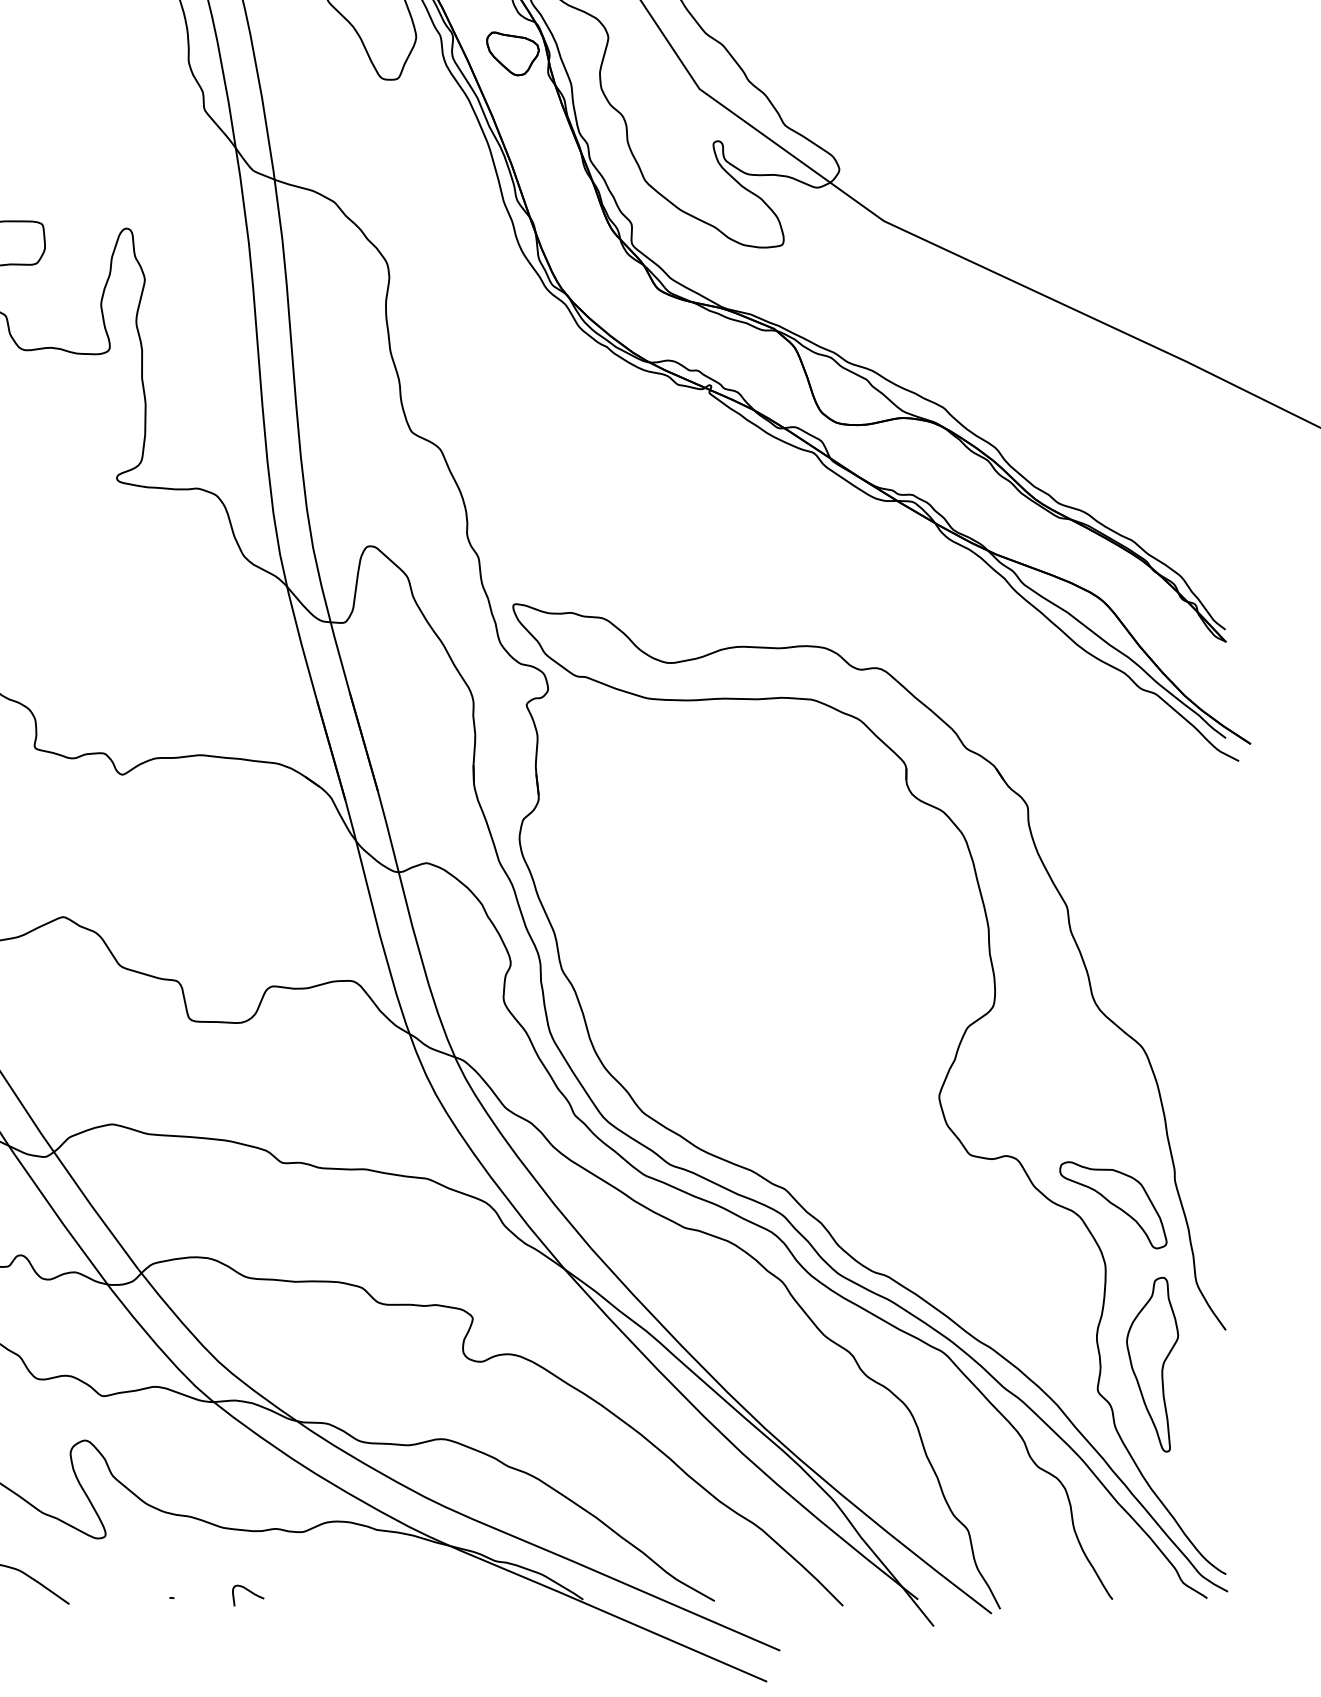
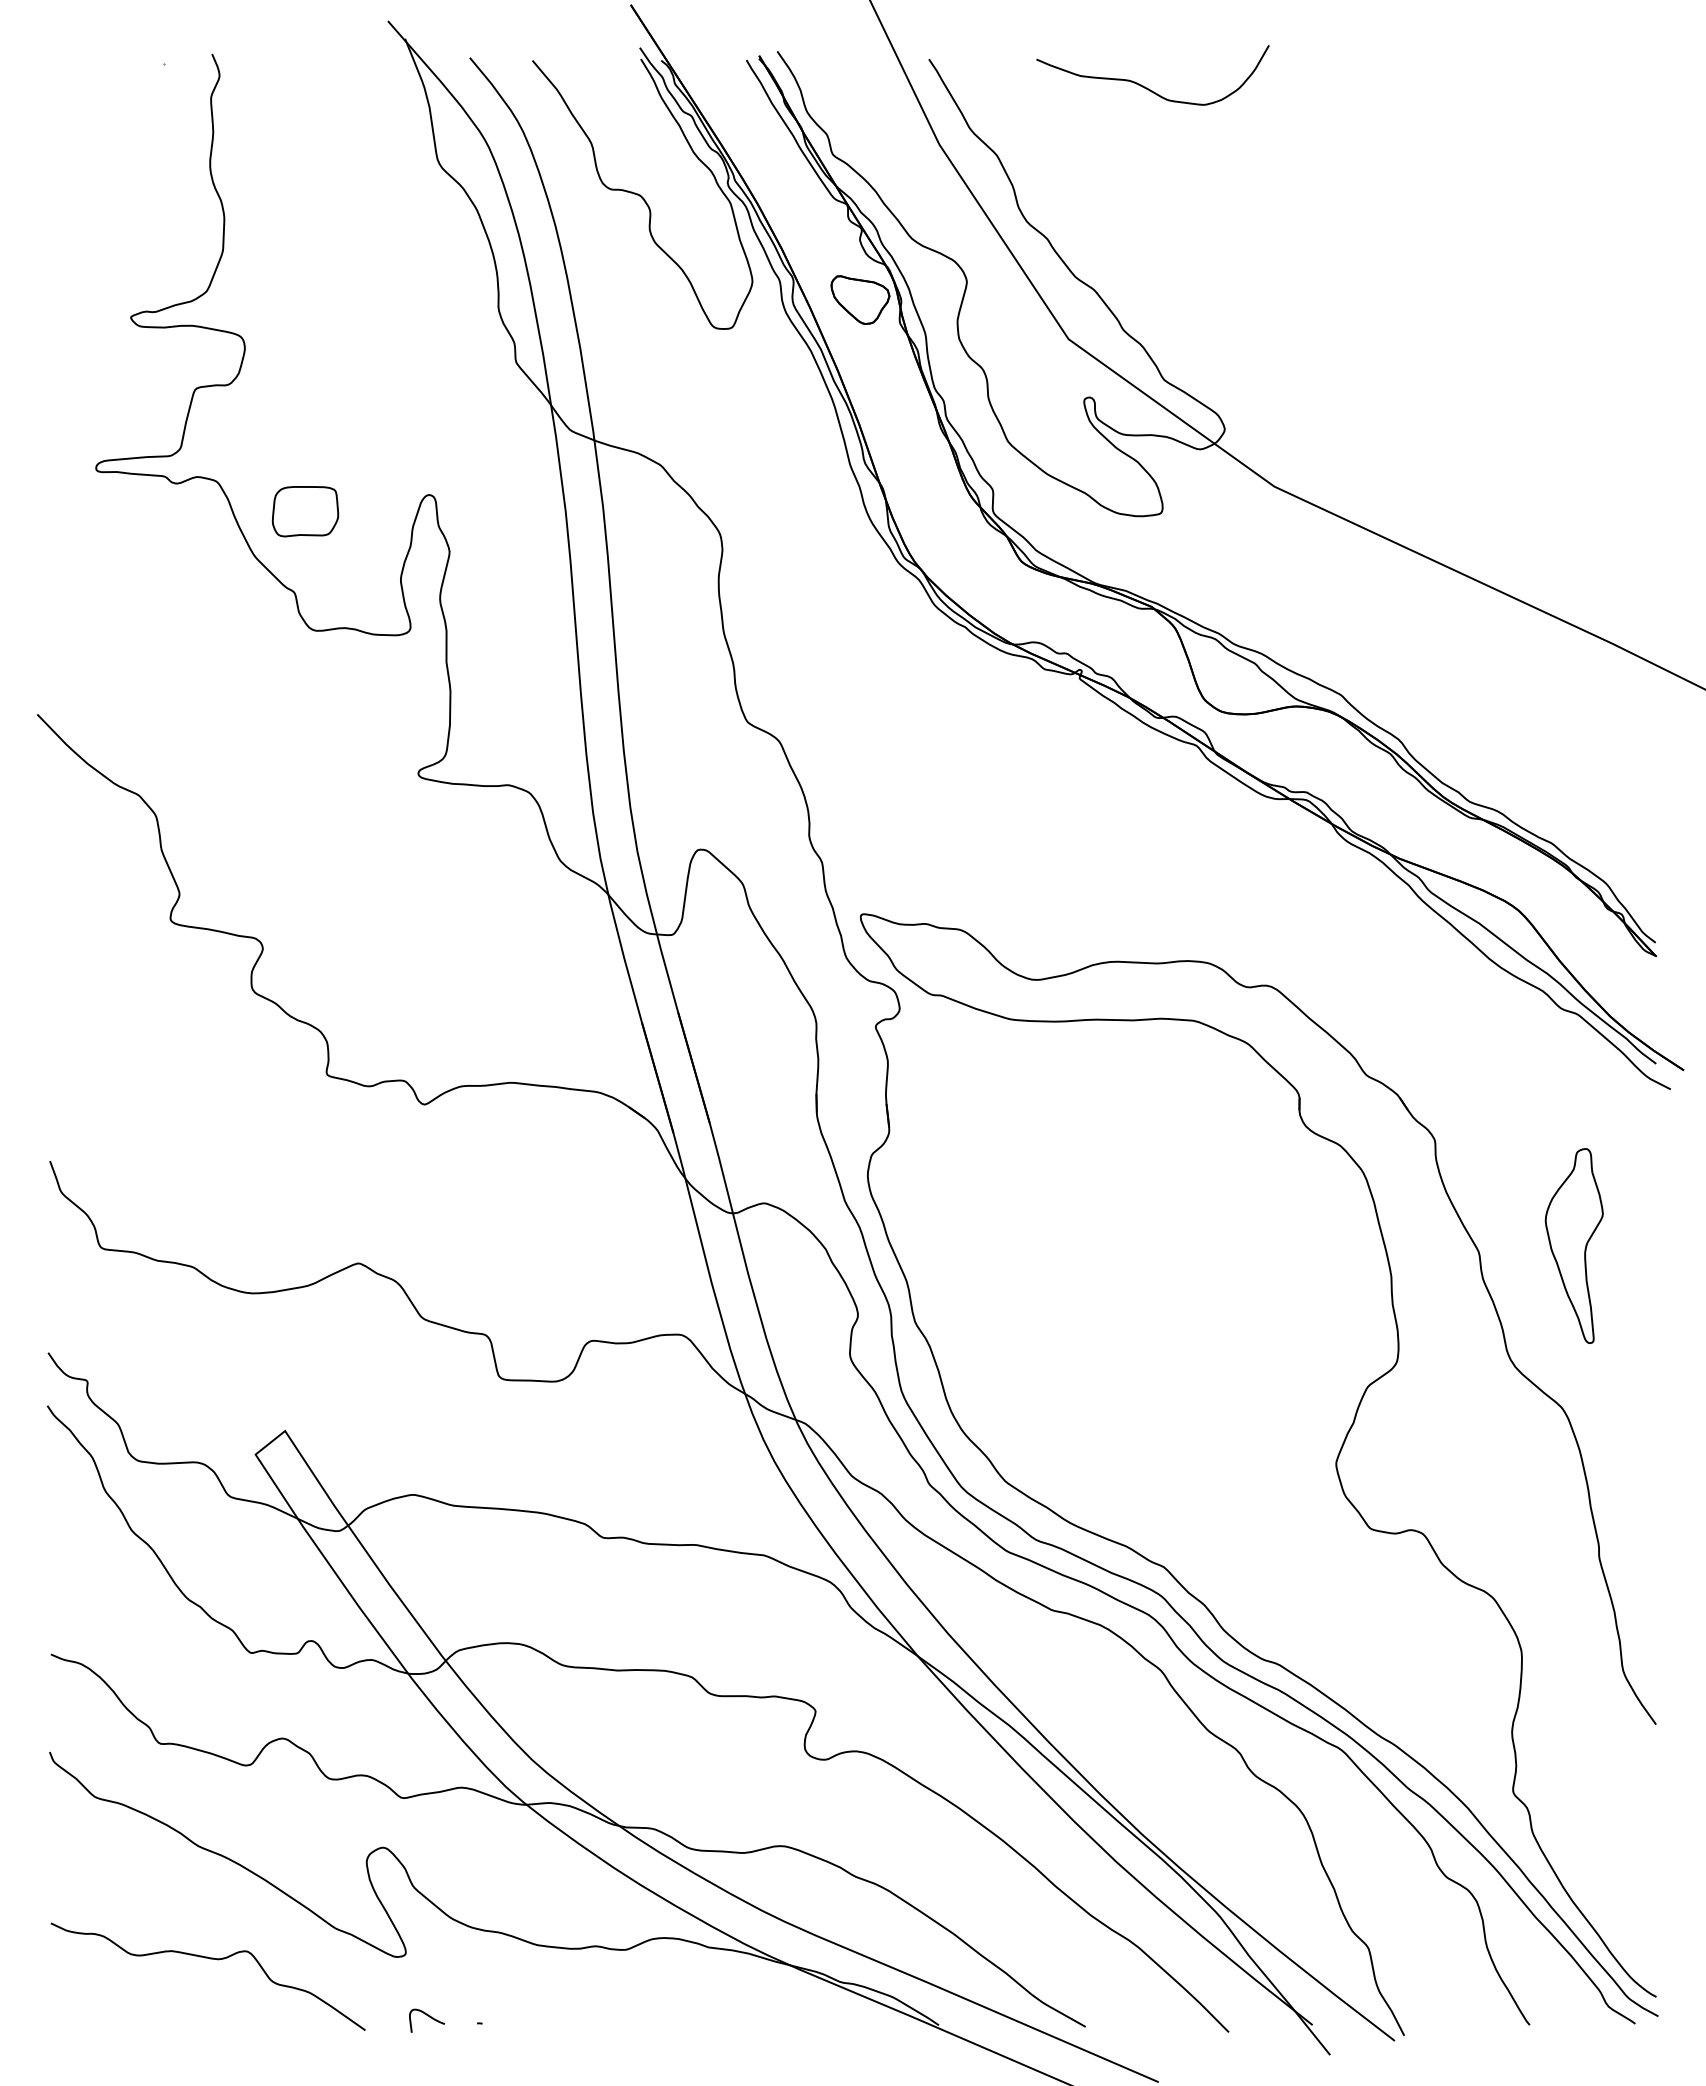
part: (1113, 1205) -> (1530, 1585), removed
part: (1151, 1364) -> (1573, 1245), moved
curve: (248, 1591) -> (427, 2016), moved

